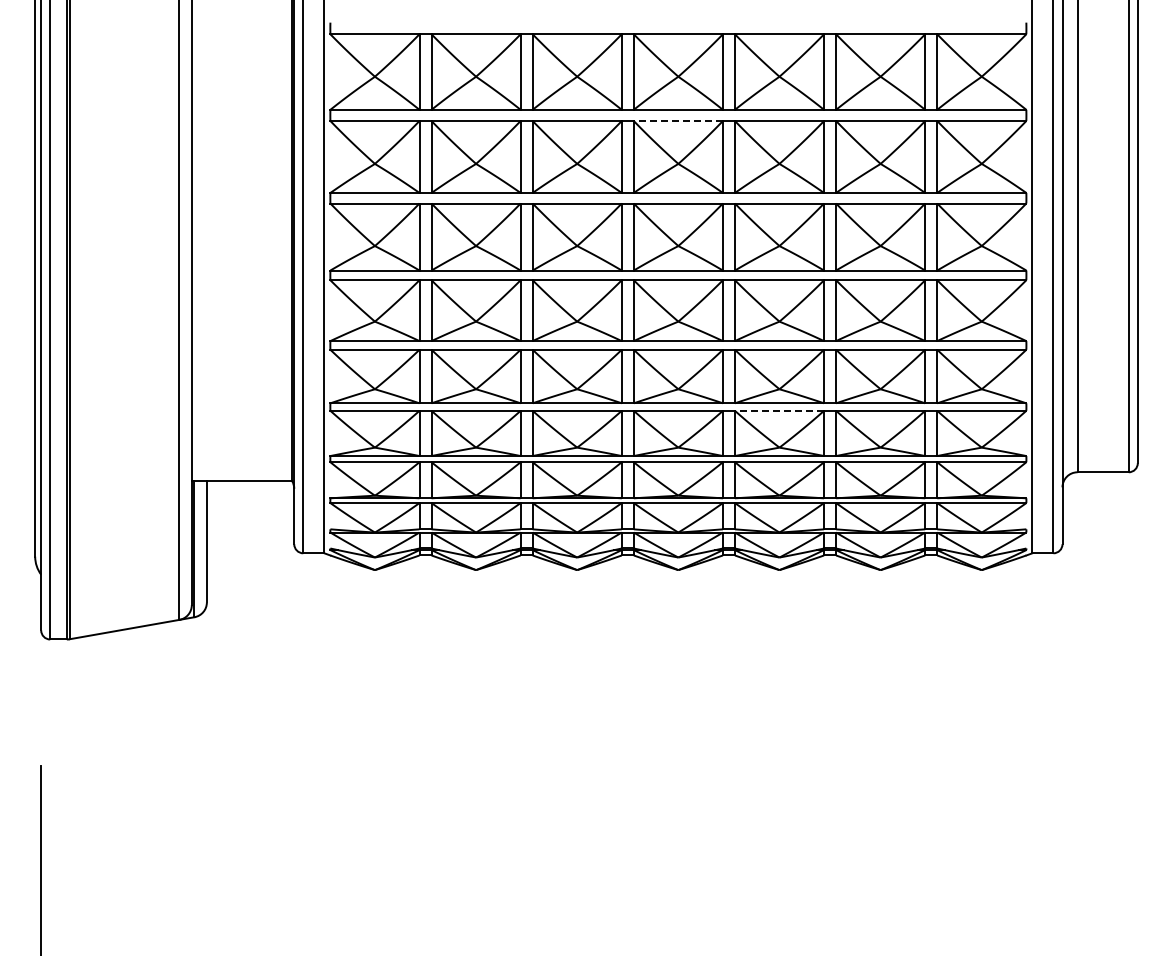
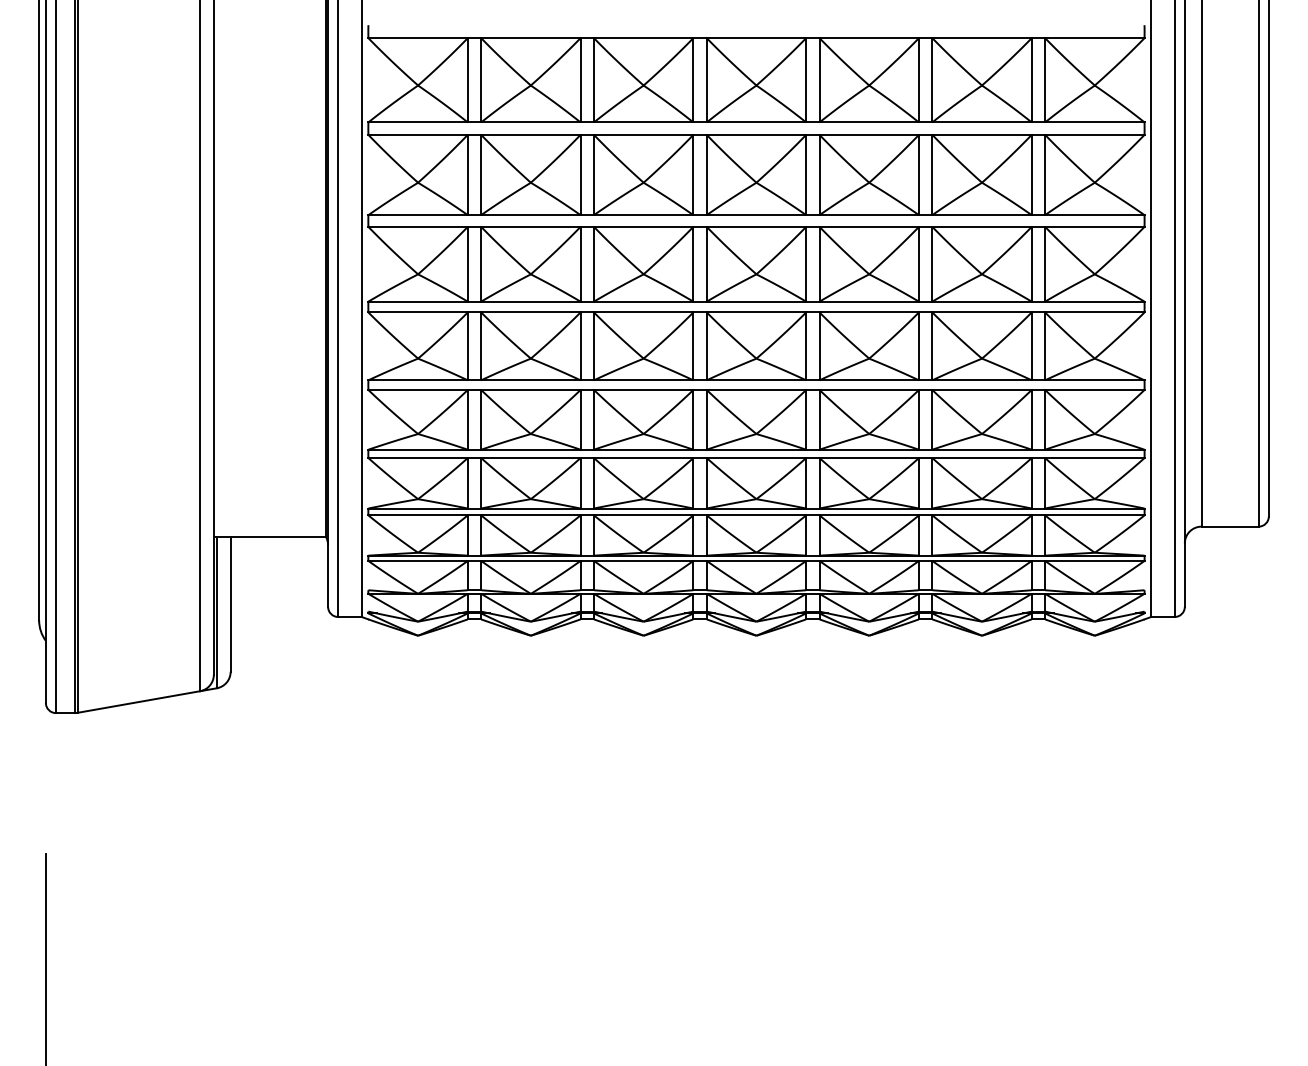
line: (678, 121) -> (756, 135), dashed -> solid
line: (779, 410) -> (869, 457), dashed -> solid

